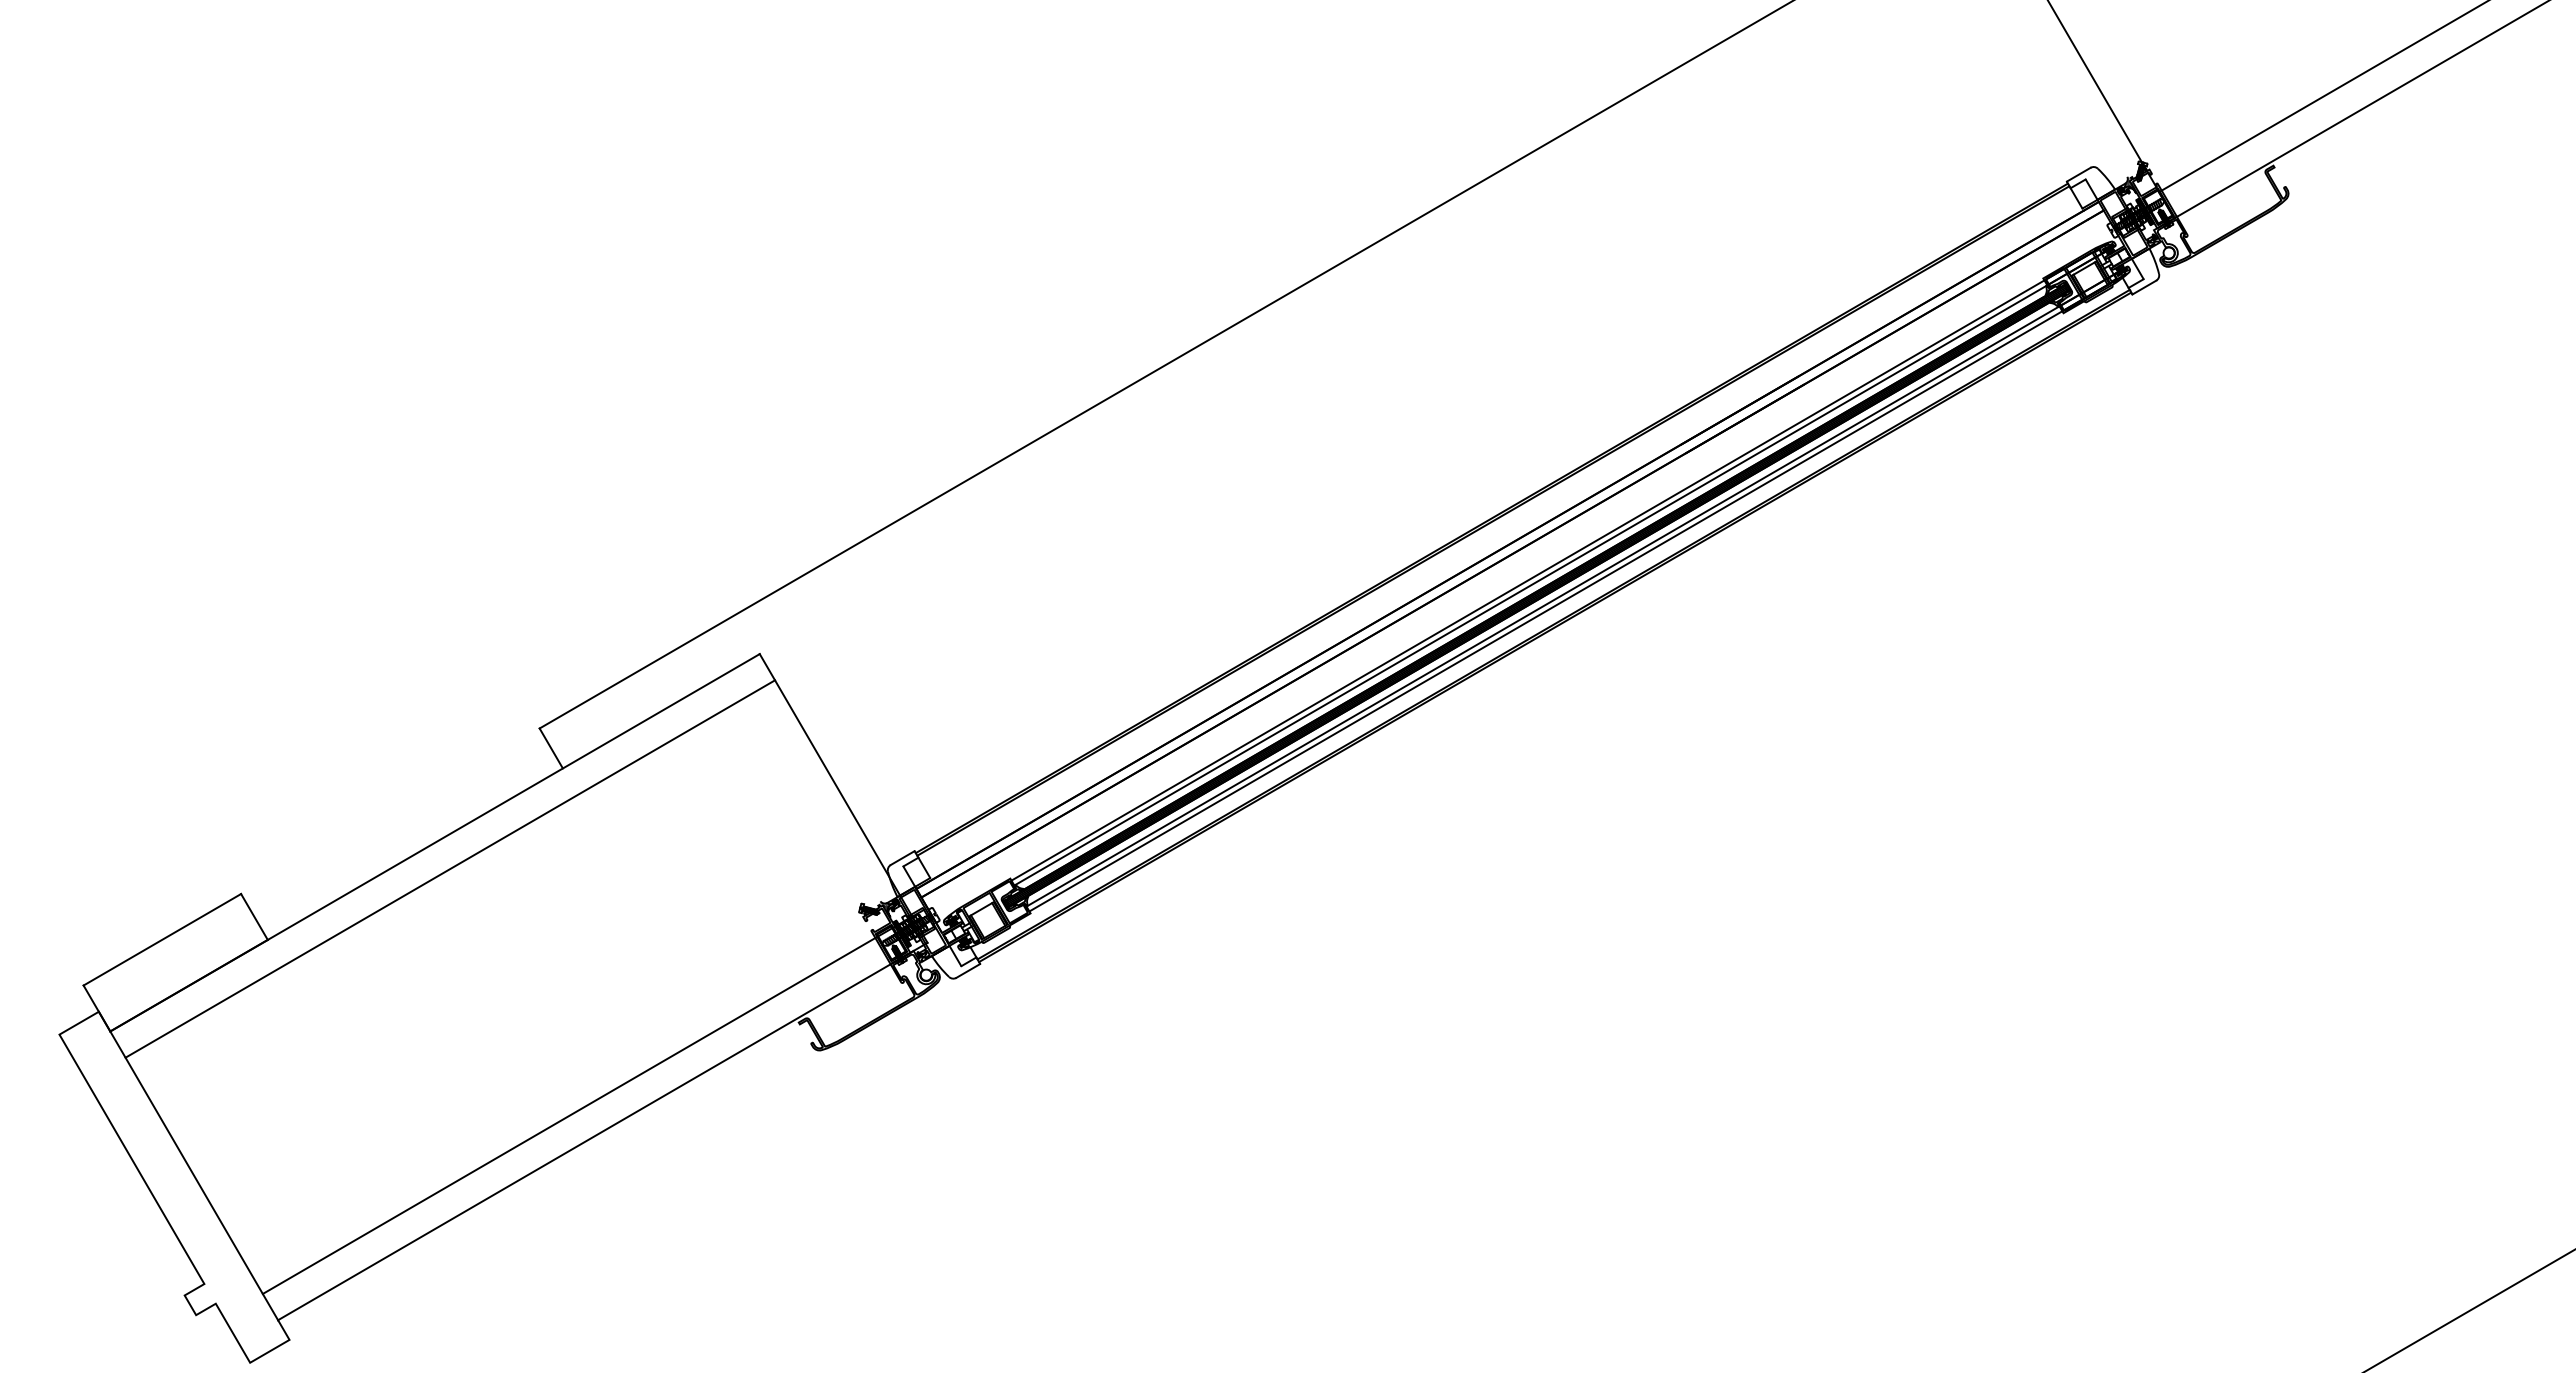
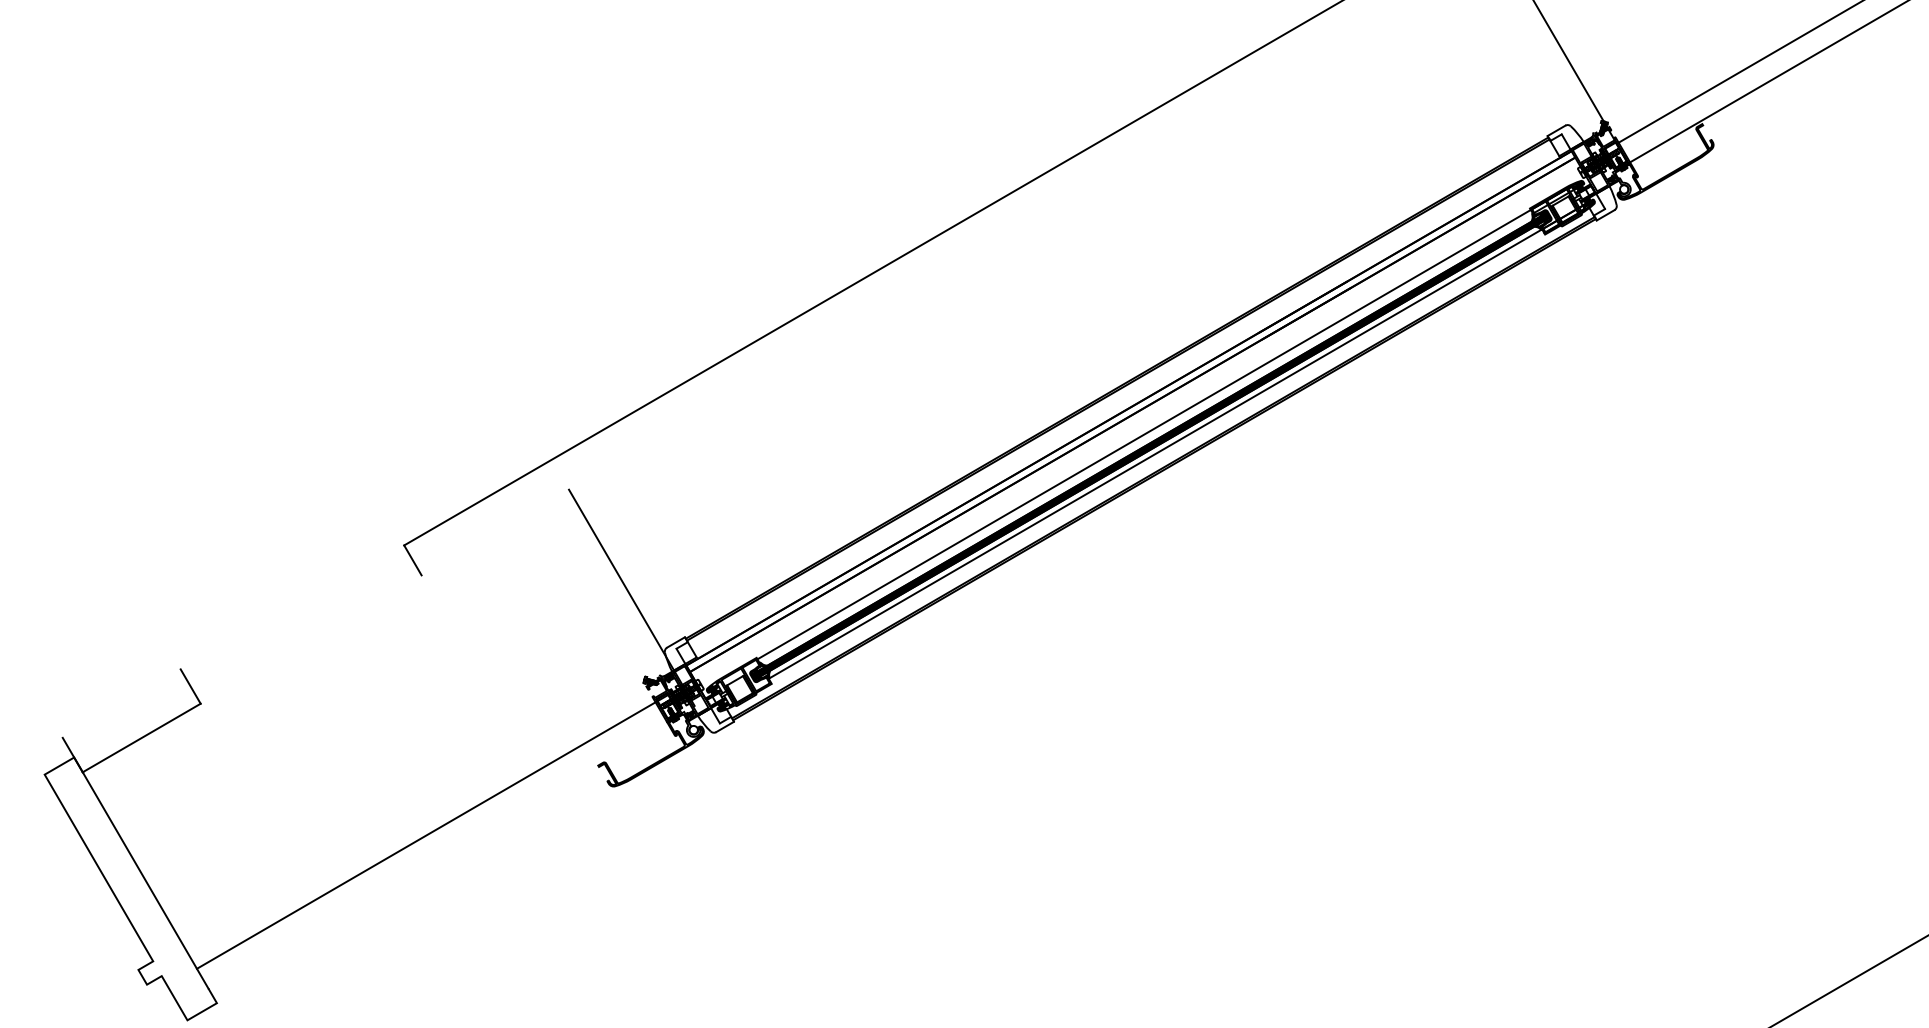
line: (1560, 567) -> (1168, 424), removed
line: (1575, 593) -> (1179, 444), removed
line: (434, 842) -> (325, 630), removed
line: (450, 868) -> (337, 650), removed
line: (162, 939) -> (121, 703), removed
line: (602, 1131) -> (451, 847), removed

